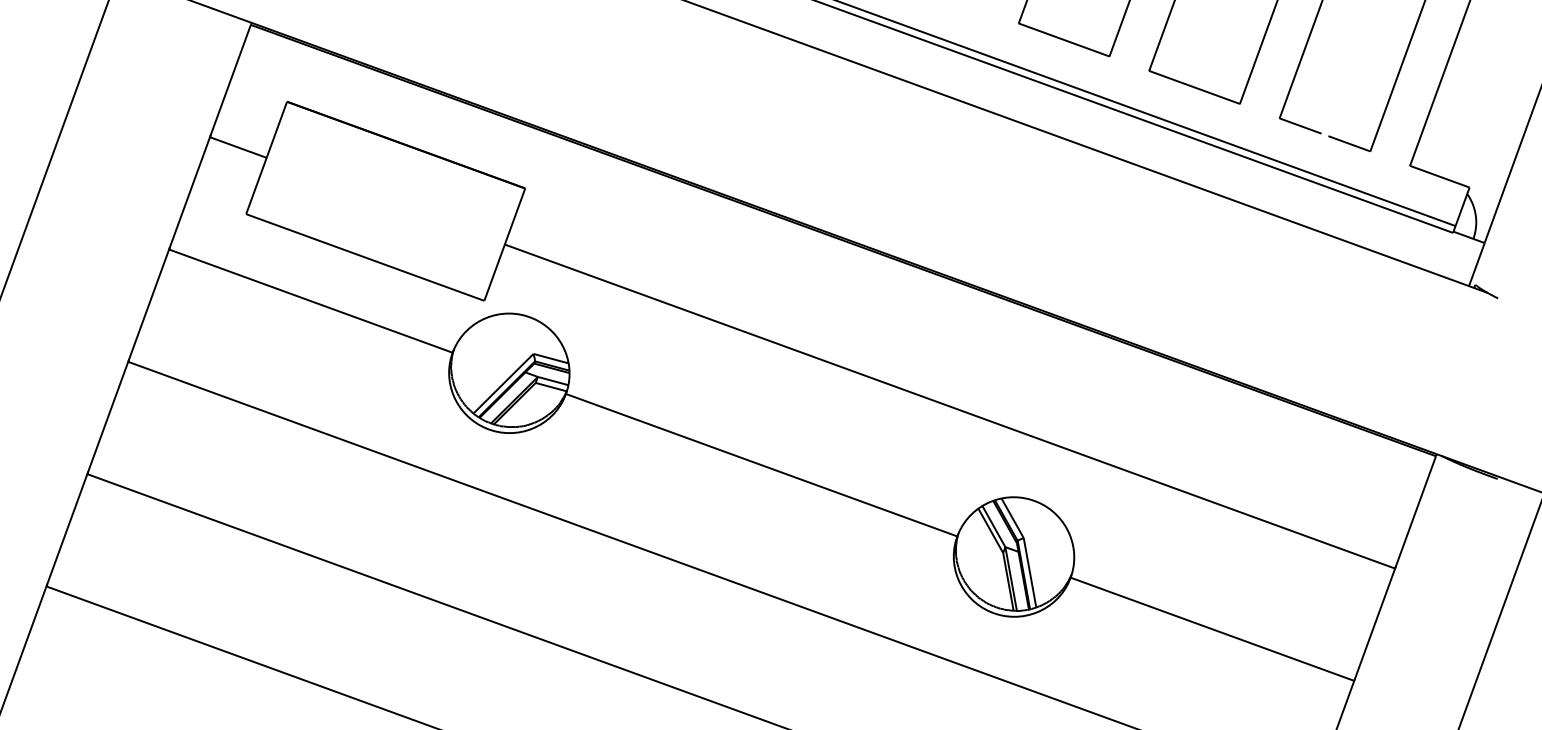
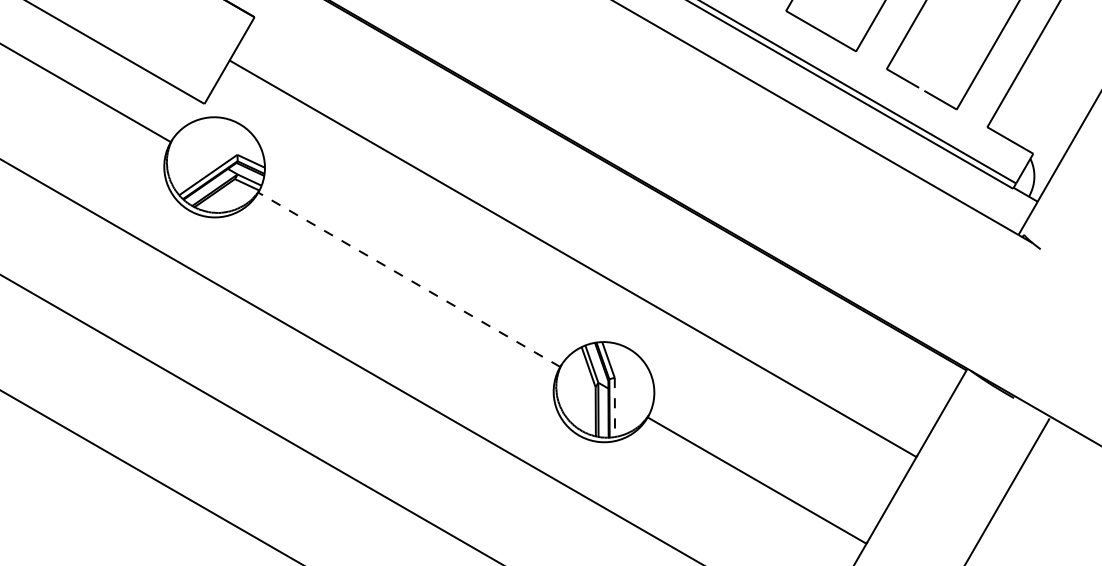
line: (761, 465) -> (409, 280), solid -> dashed
line: (1030, 573) -> (615, 408), solid -> dashed

